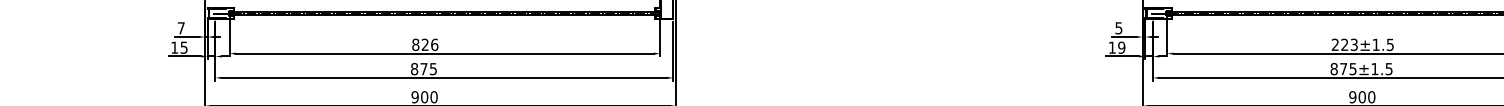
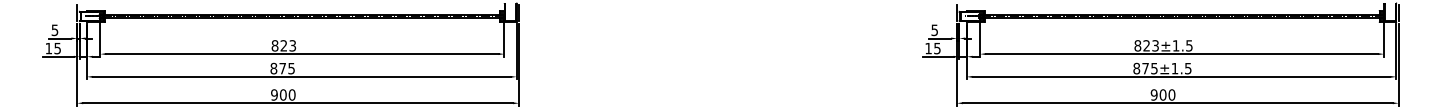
text: (180, 28) -> (54, 30), 7 -> 5
text: (434, 44) -> (292, 45), 826 -> 823
text: (1335, 44) -> (1137, 45), 223±1.5 -> 823±1.5
text: (1121, 46) -> (937, 47), 19 -> 15

